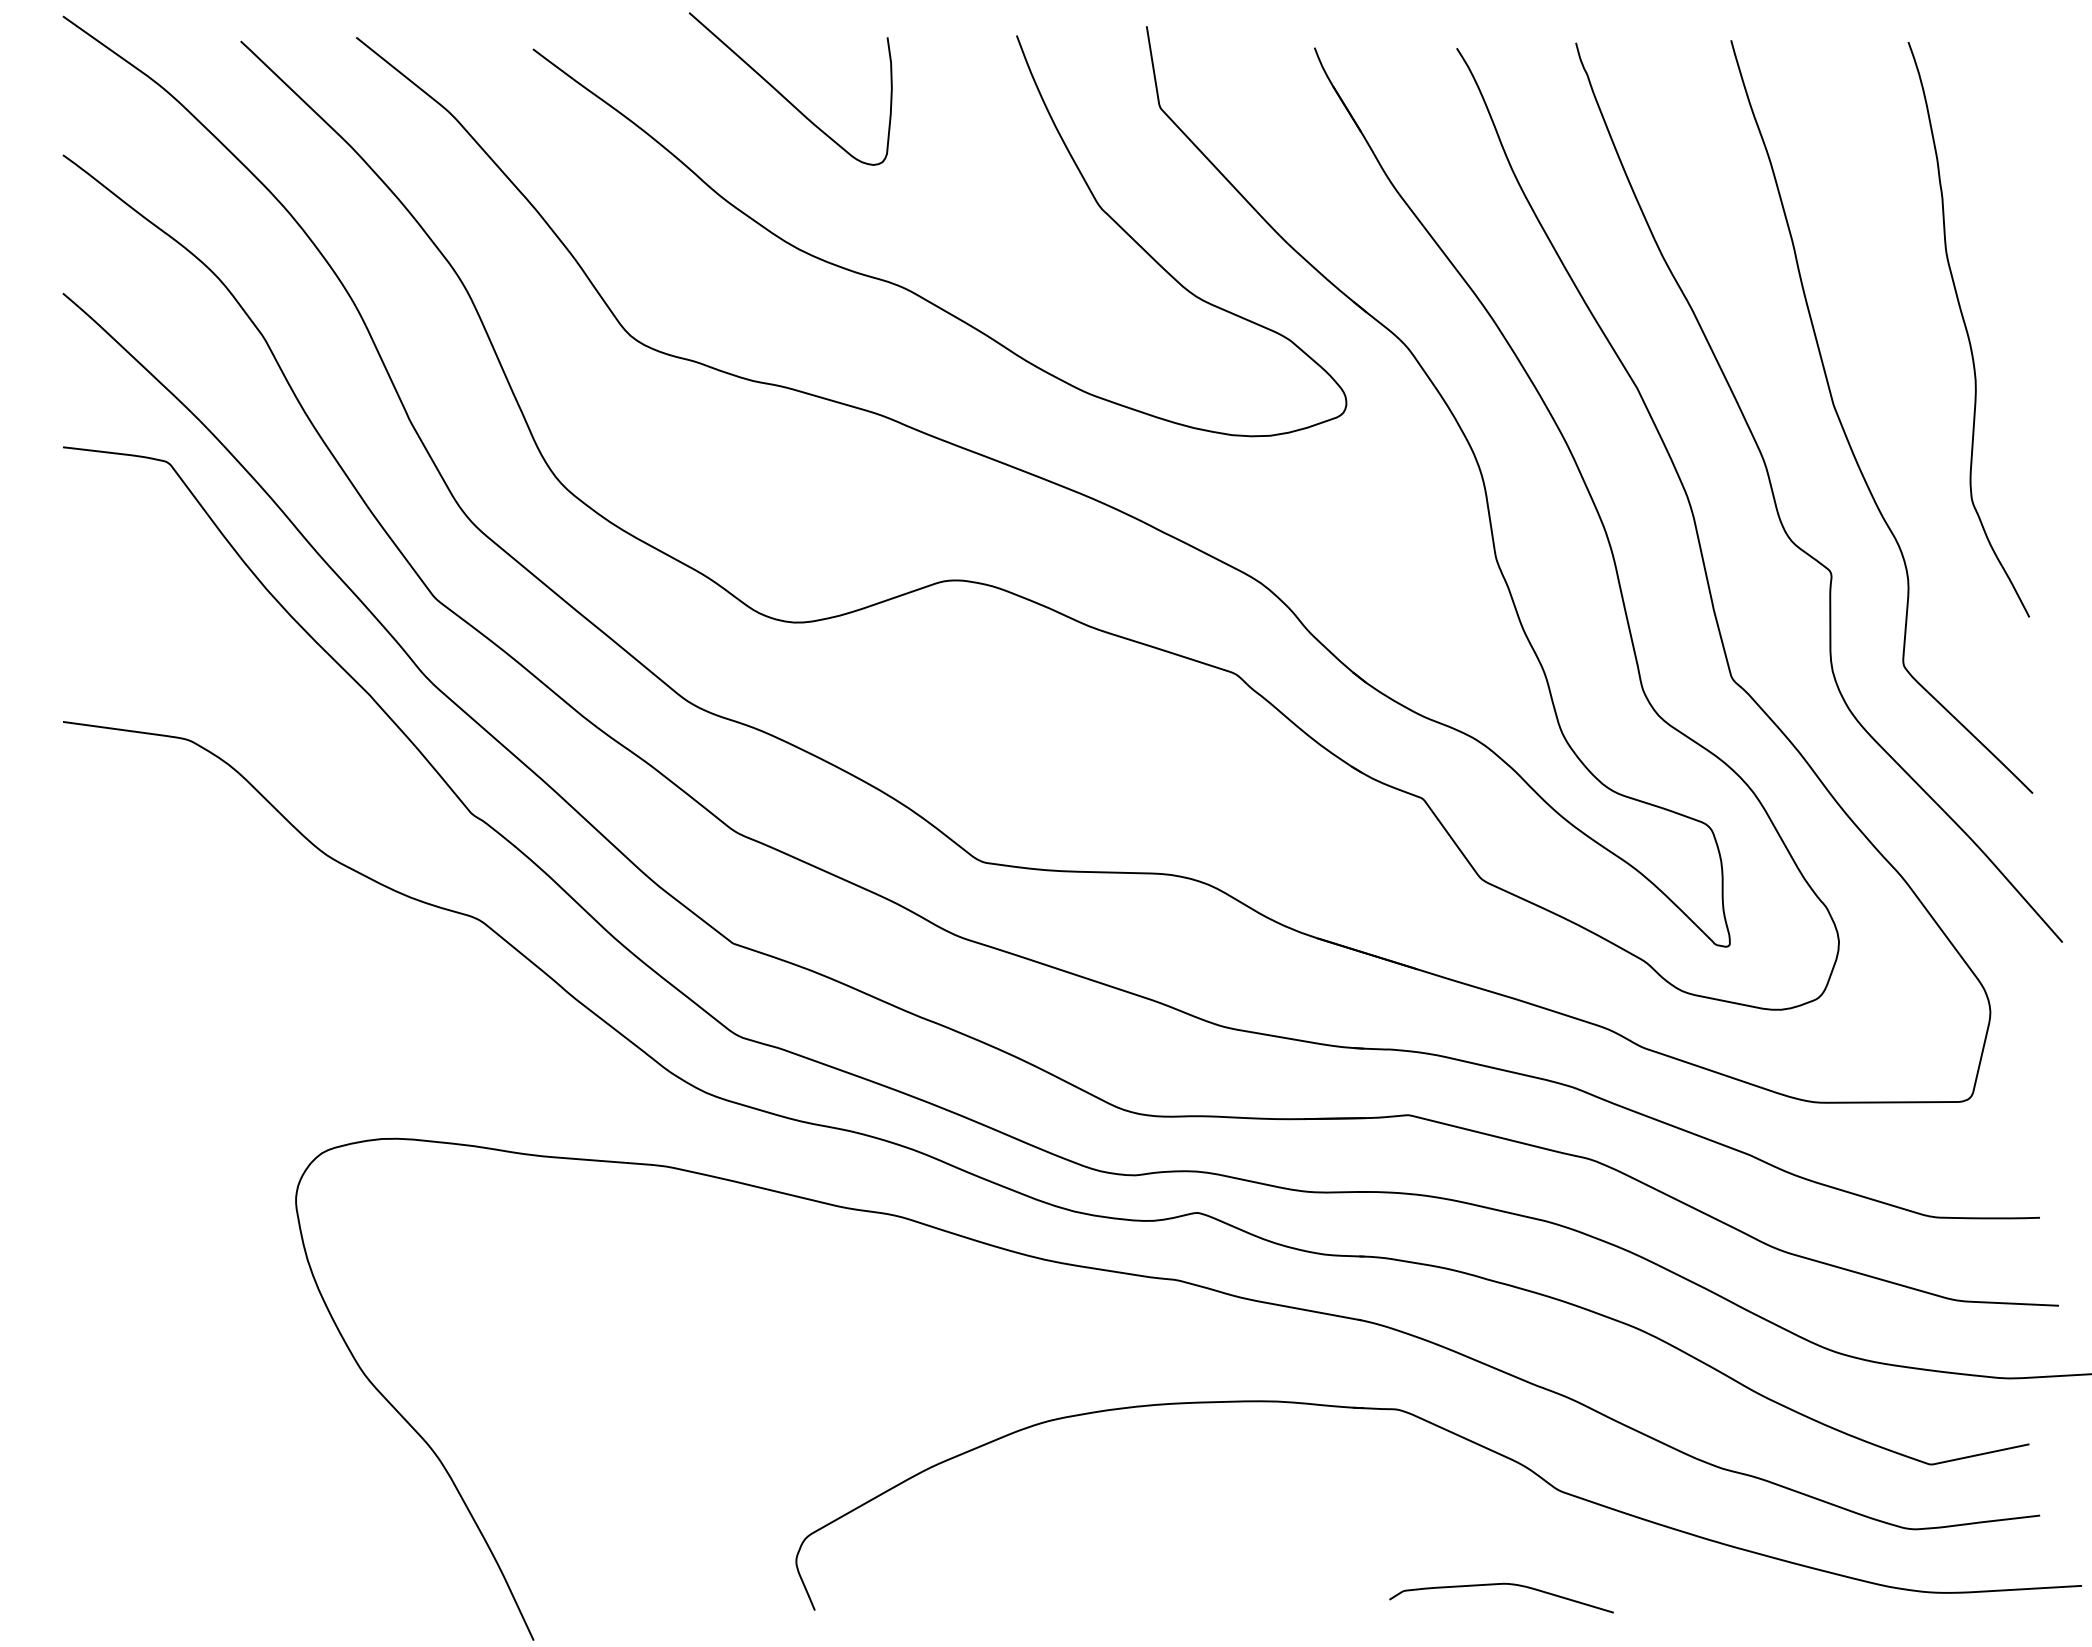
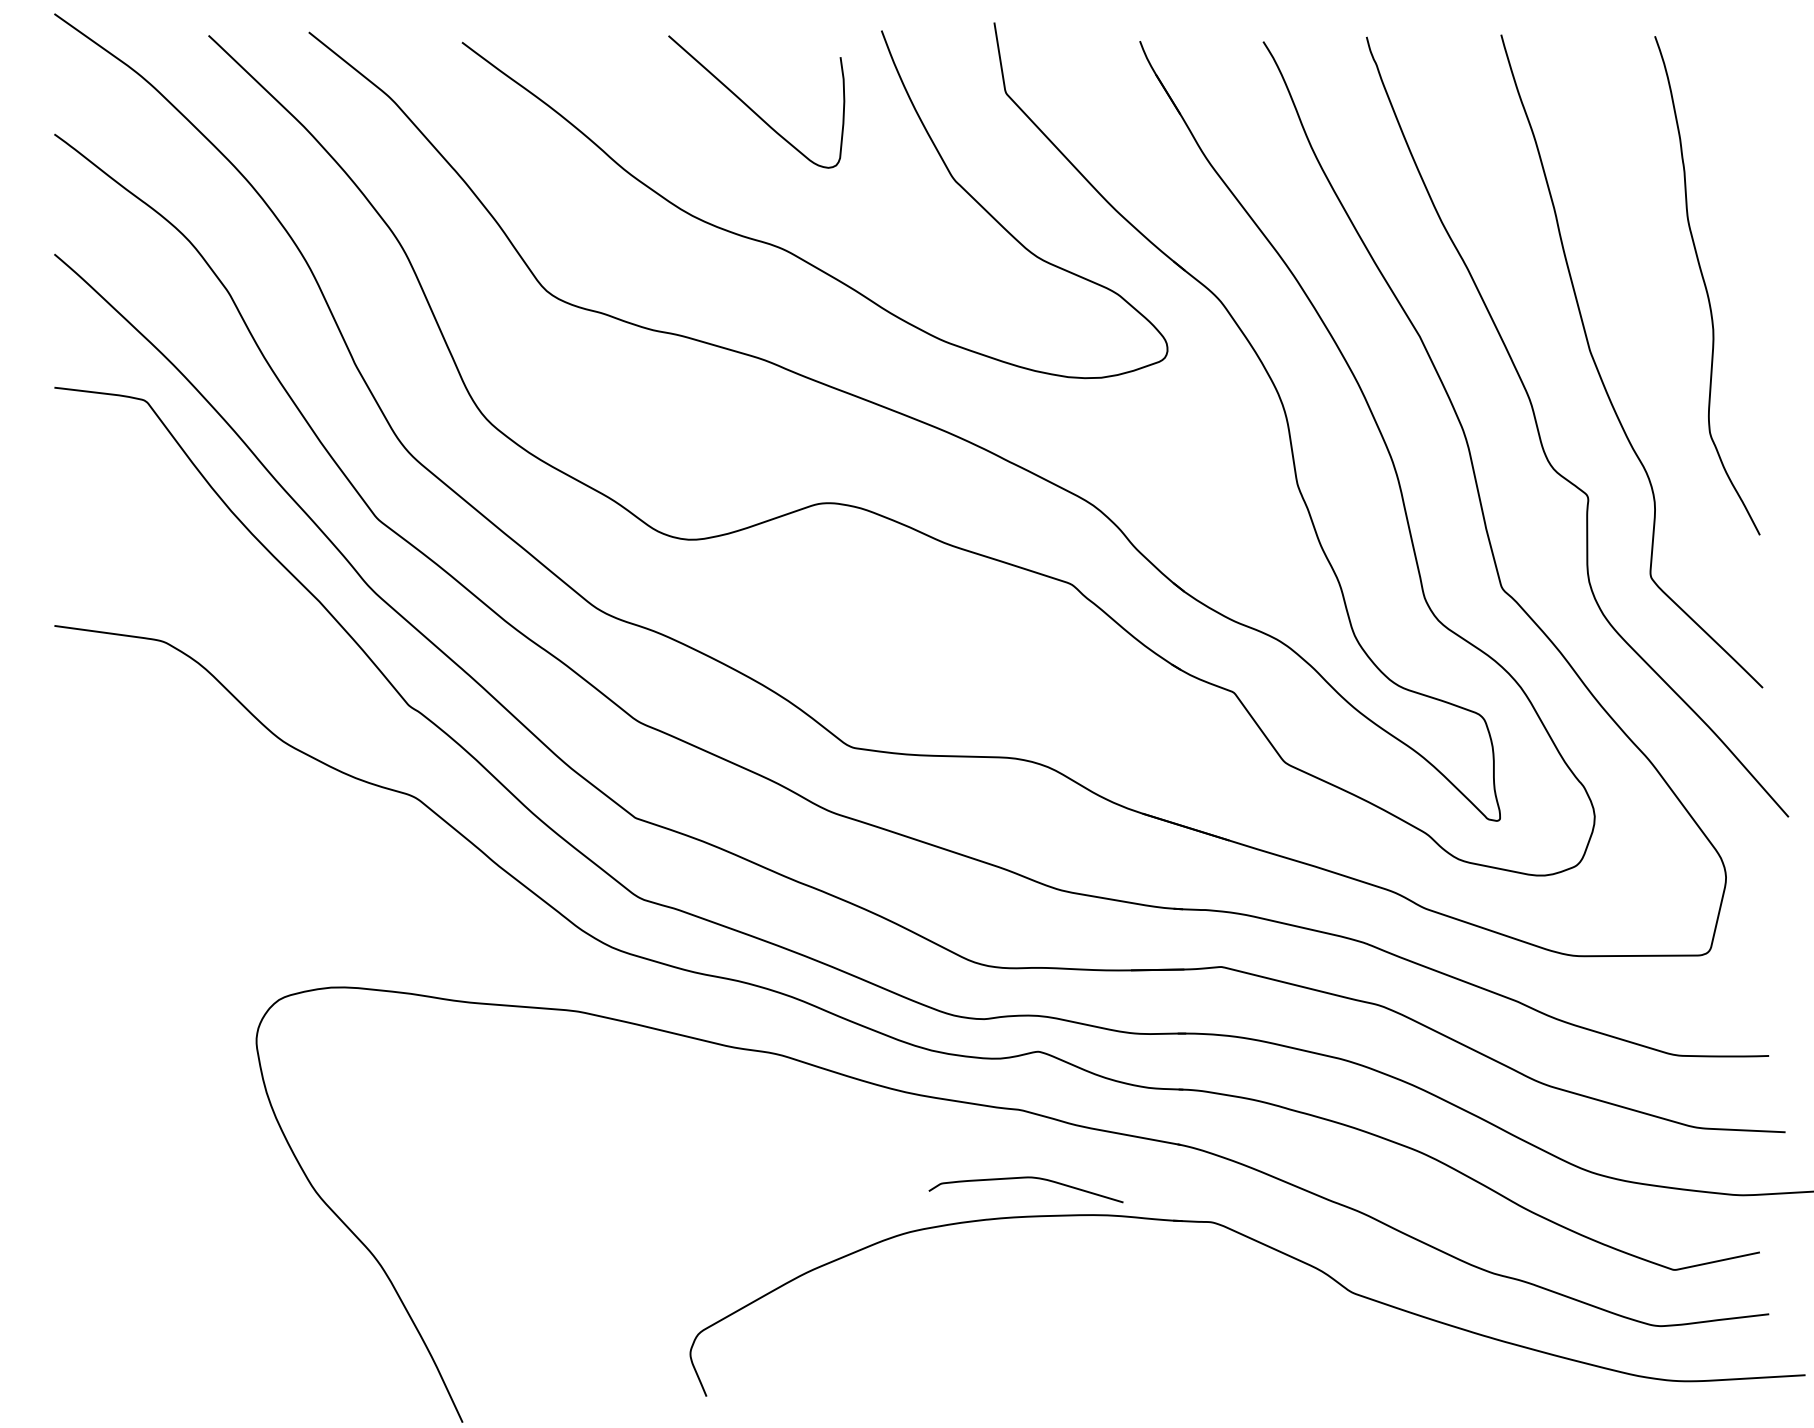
curve: (783, 95) -> (750, 107), moved
curve: (1500, 1585) -> (1025, 1178), moved

